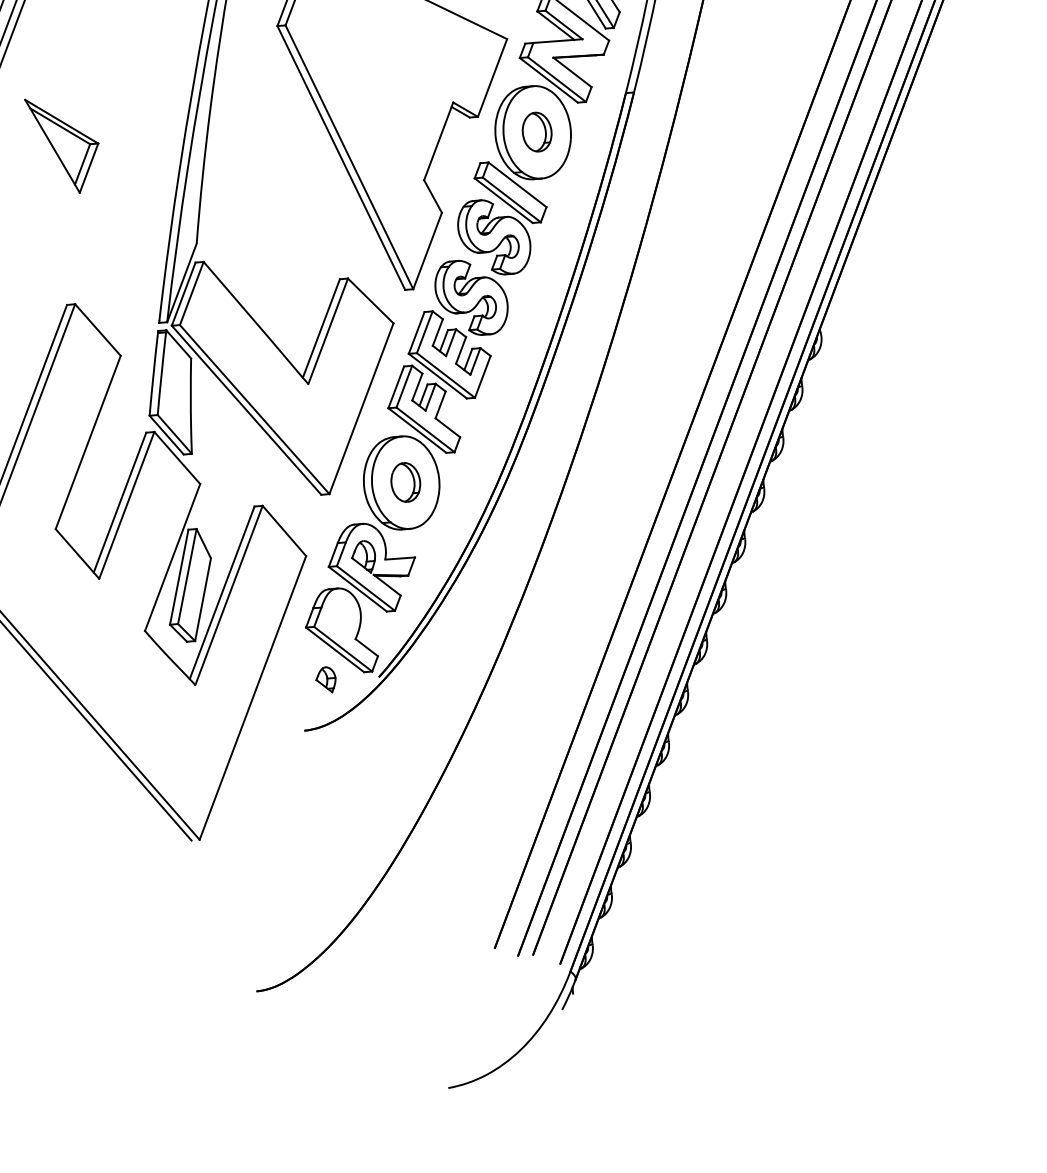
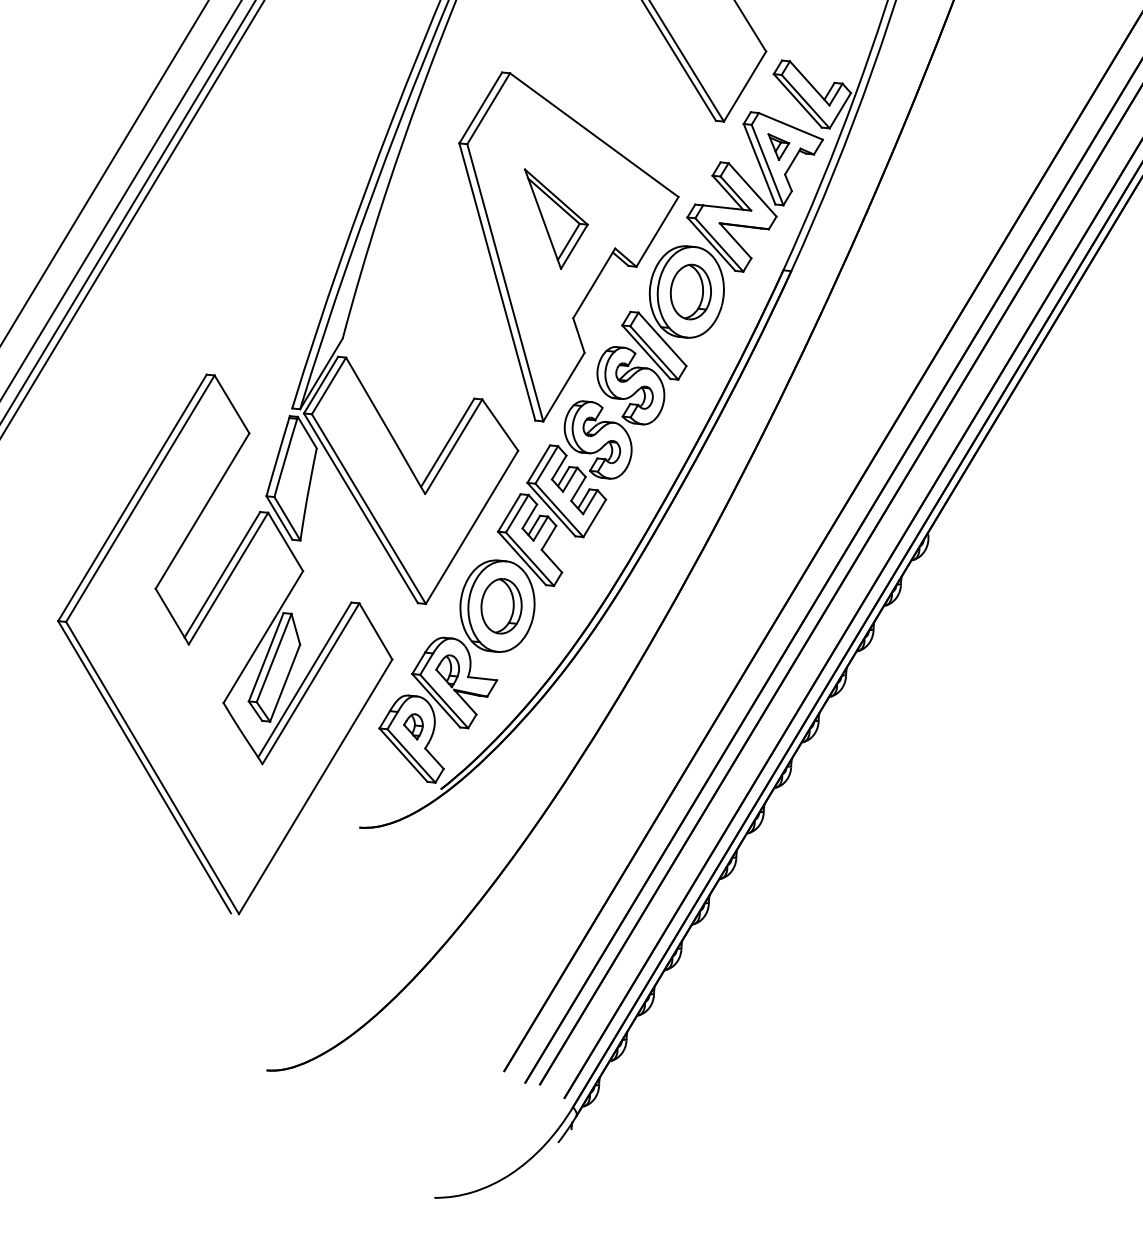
part: (536, 131) -> (690, 291), size x1.43
part: (64, 143) -> (555, 218), moved
part: (405, 482) -> (501, 606), size x1.43
part: (326, 679) -> (413, 726), moved

